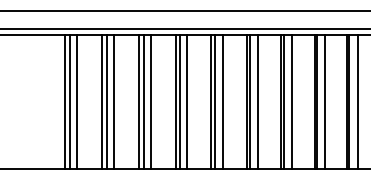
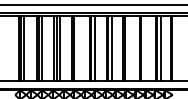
line: (186, 101) -> (77, 48), removed
line: (291, 101) -> (128, 48), removed
line: (324, 101) -> (144, 48), removed

